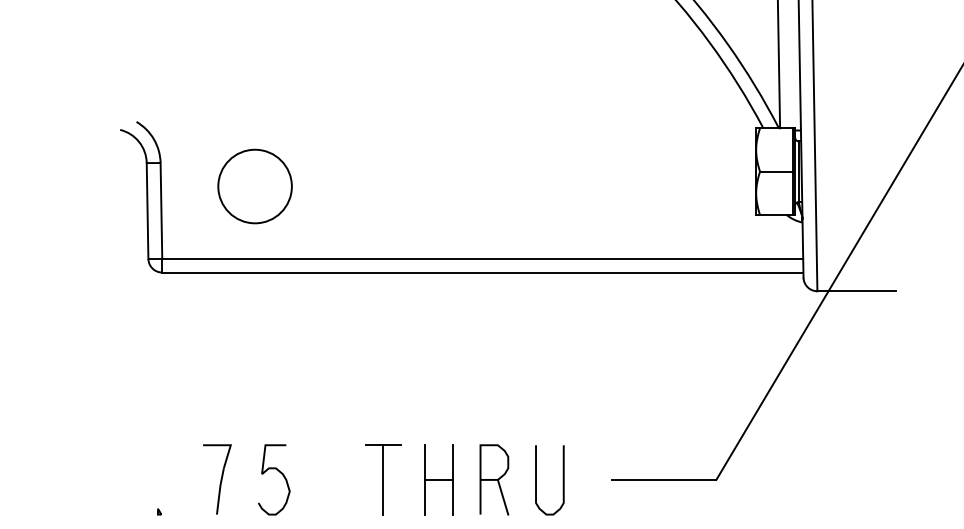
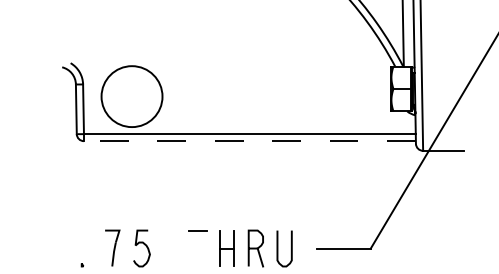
circle: (254, 186) -> (131, 96), size x1.6
line: (482, 273) -> (249, 141), solid -> dashed
line: (383, 479) -> (198, 248), removed

